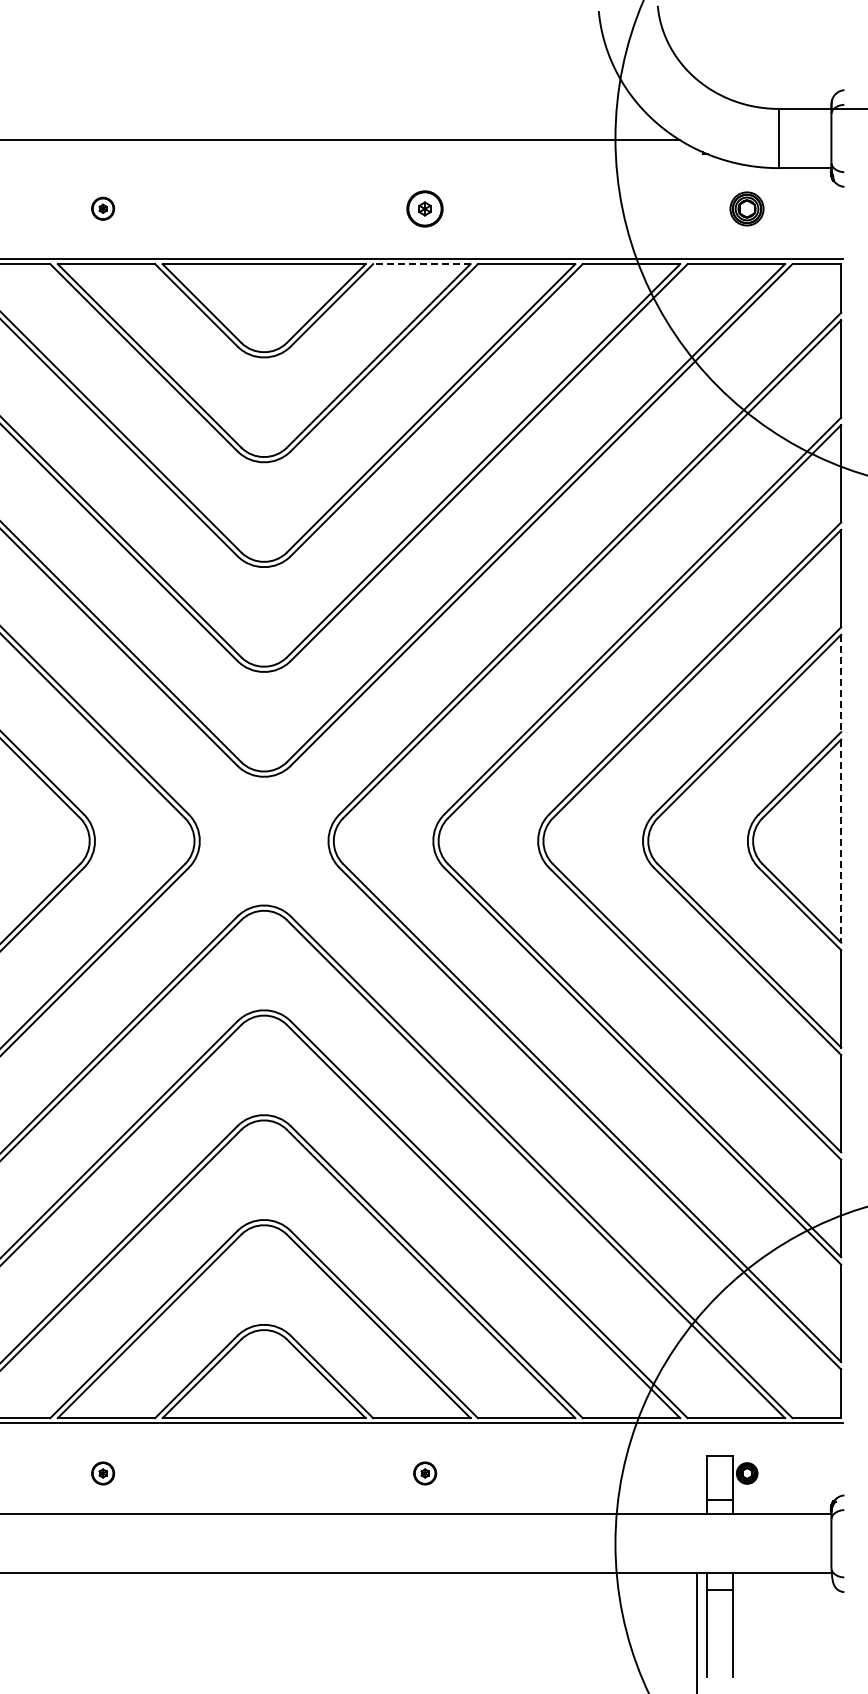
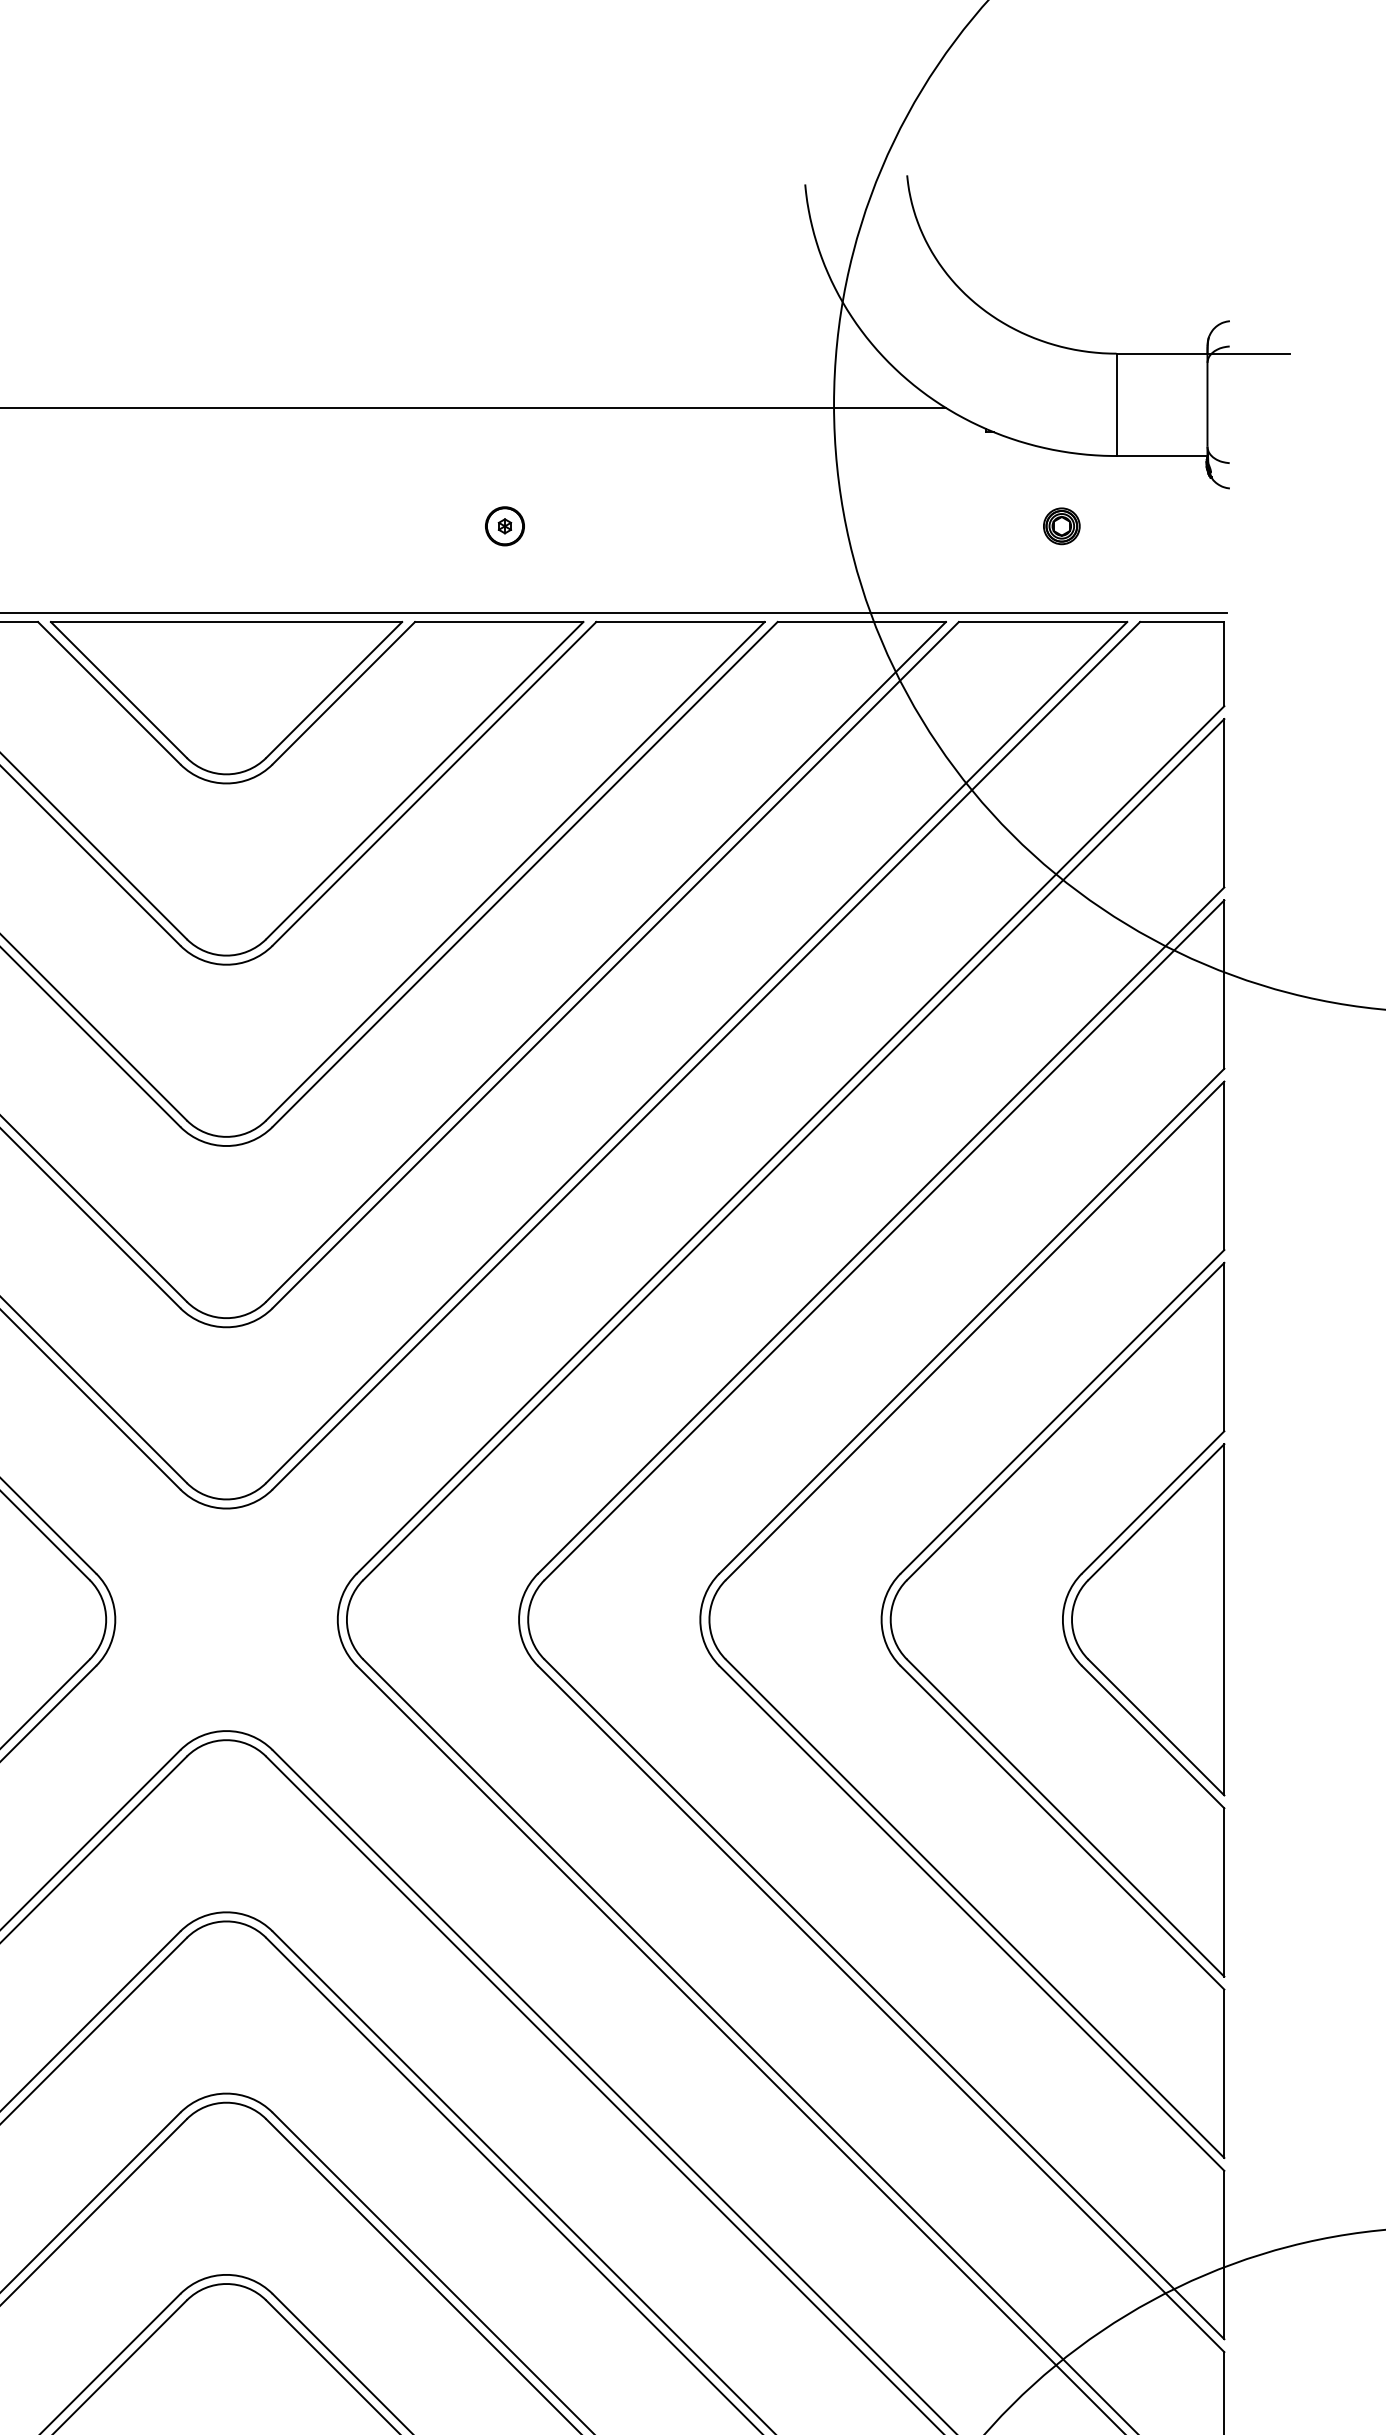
part: (425, 208) -> (505, 525), size x0.62
part: (747, 208) -> (1062, 525), size x0.62
line: (421, 264) -> (498, 622), dashed -> solid
line: (841, 683) -> (1224, 1347), dashed -> solid
line: (841, 841) -> (1224, 1620), dashed -> solid

